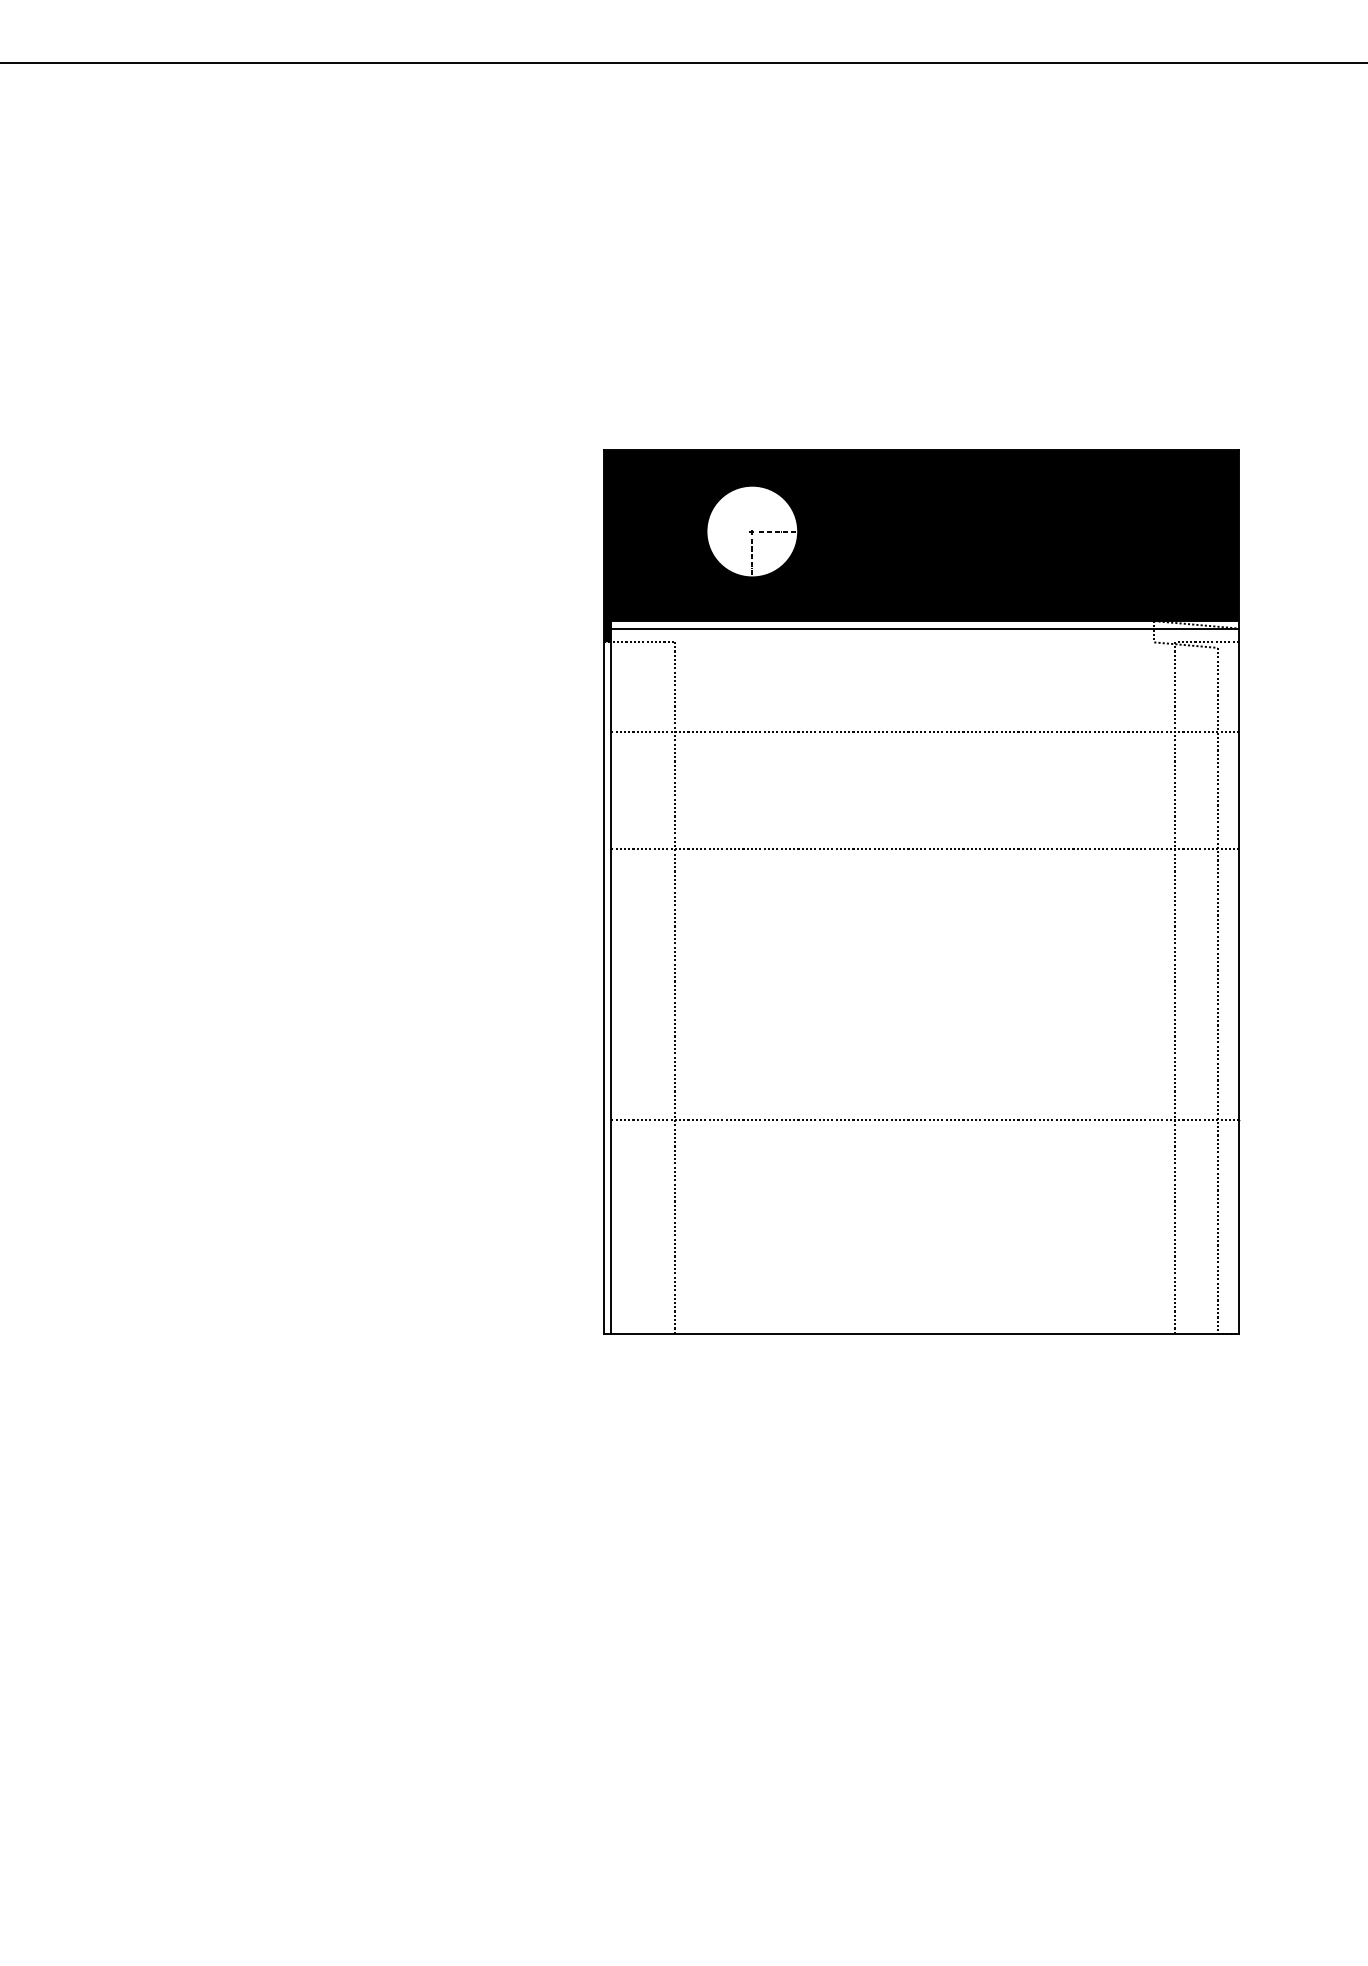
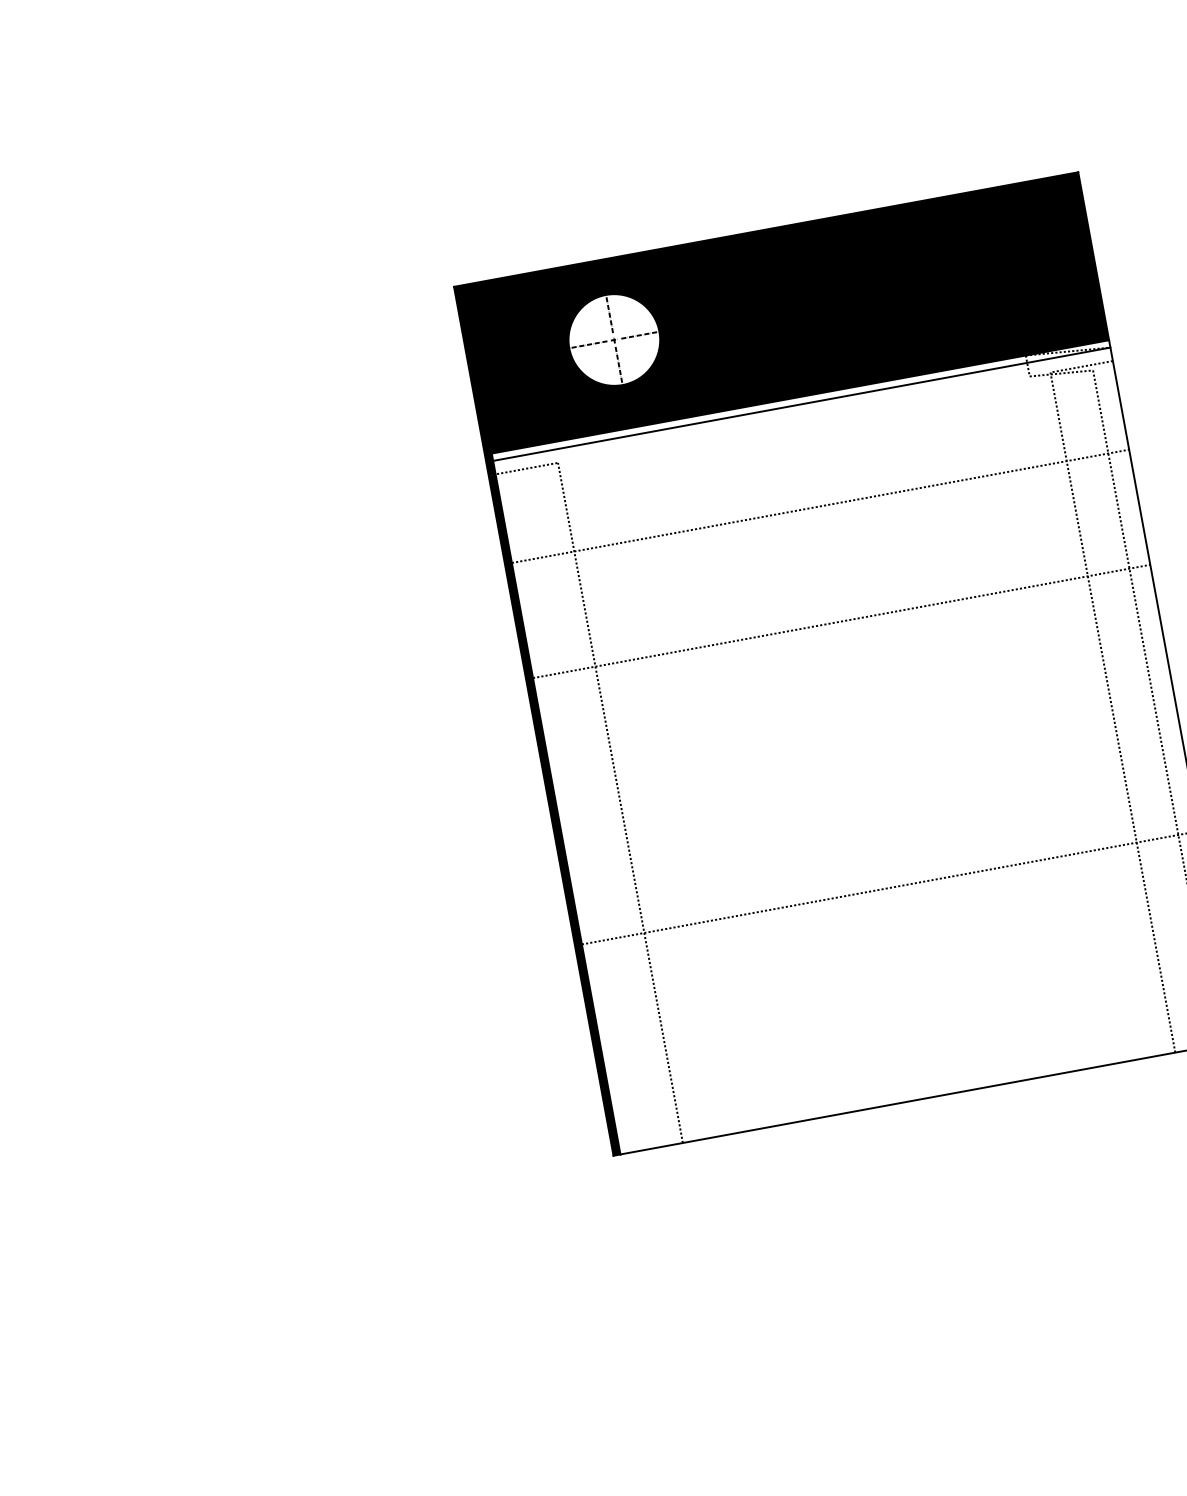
line: (752, 503) -> (609, 312), added
line: (723, 531) -> (586, 345), added
fill: (607, 987) -> (554, 814), added

